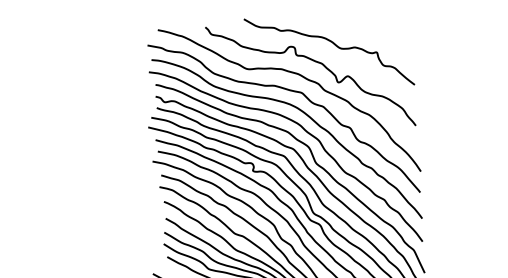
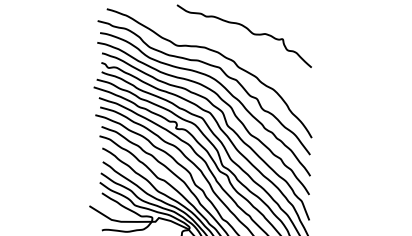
curve: (316, 62) -> (233, 44), removed

